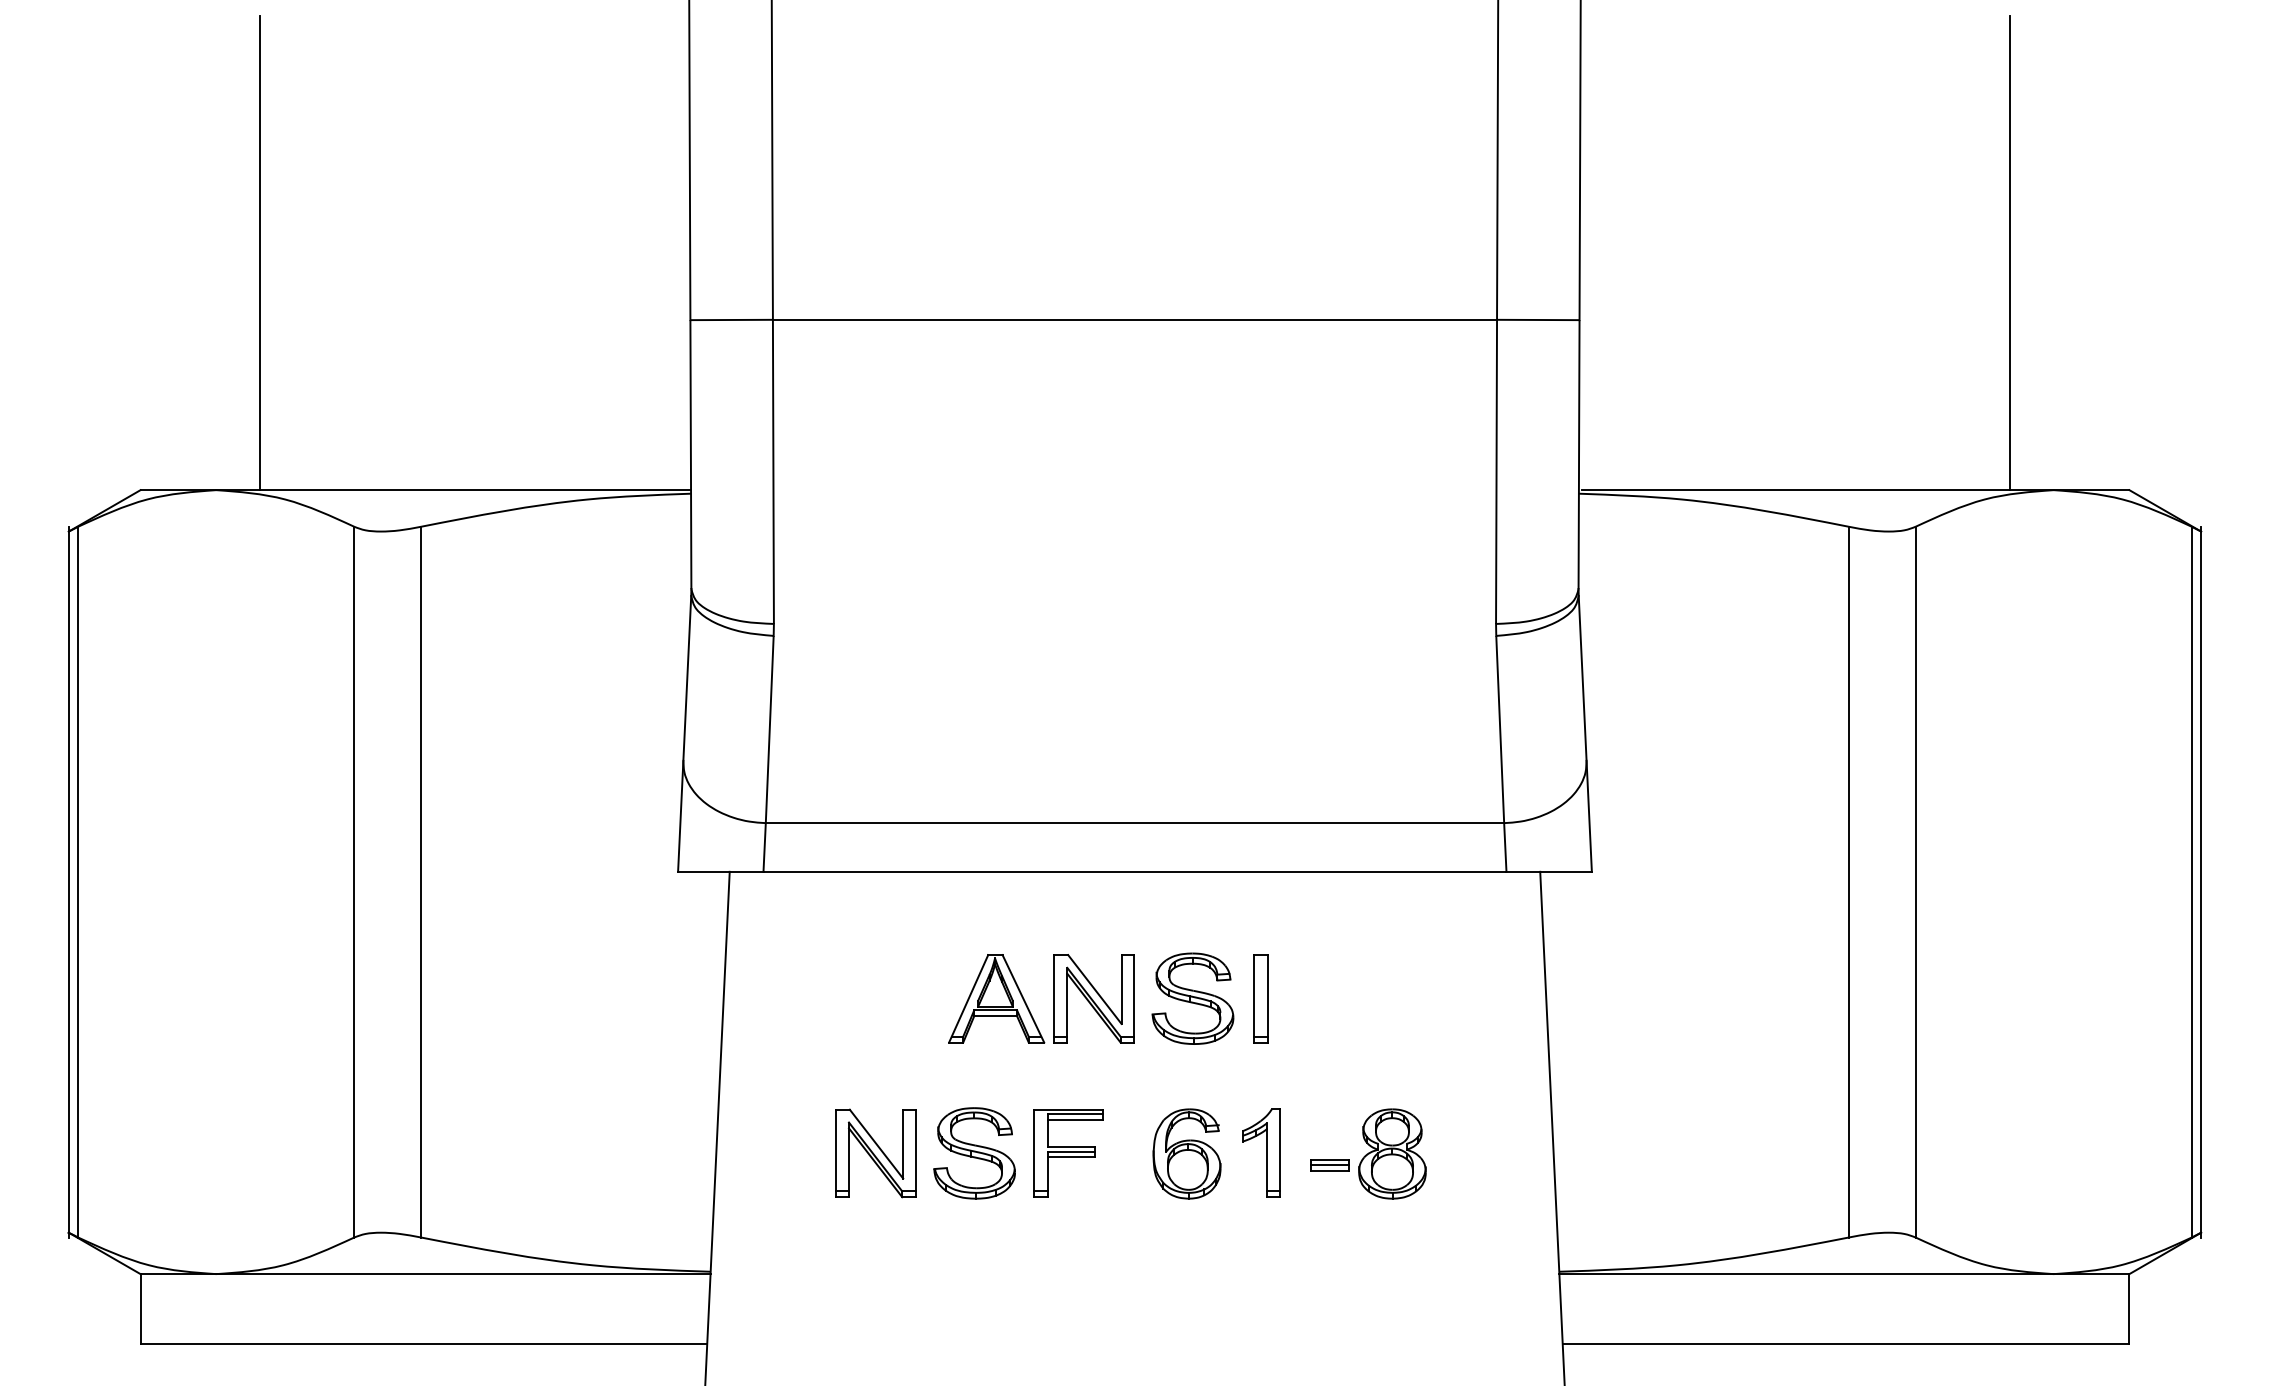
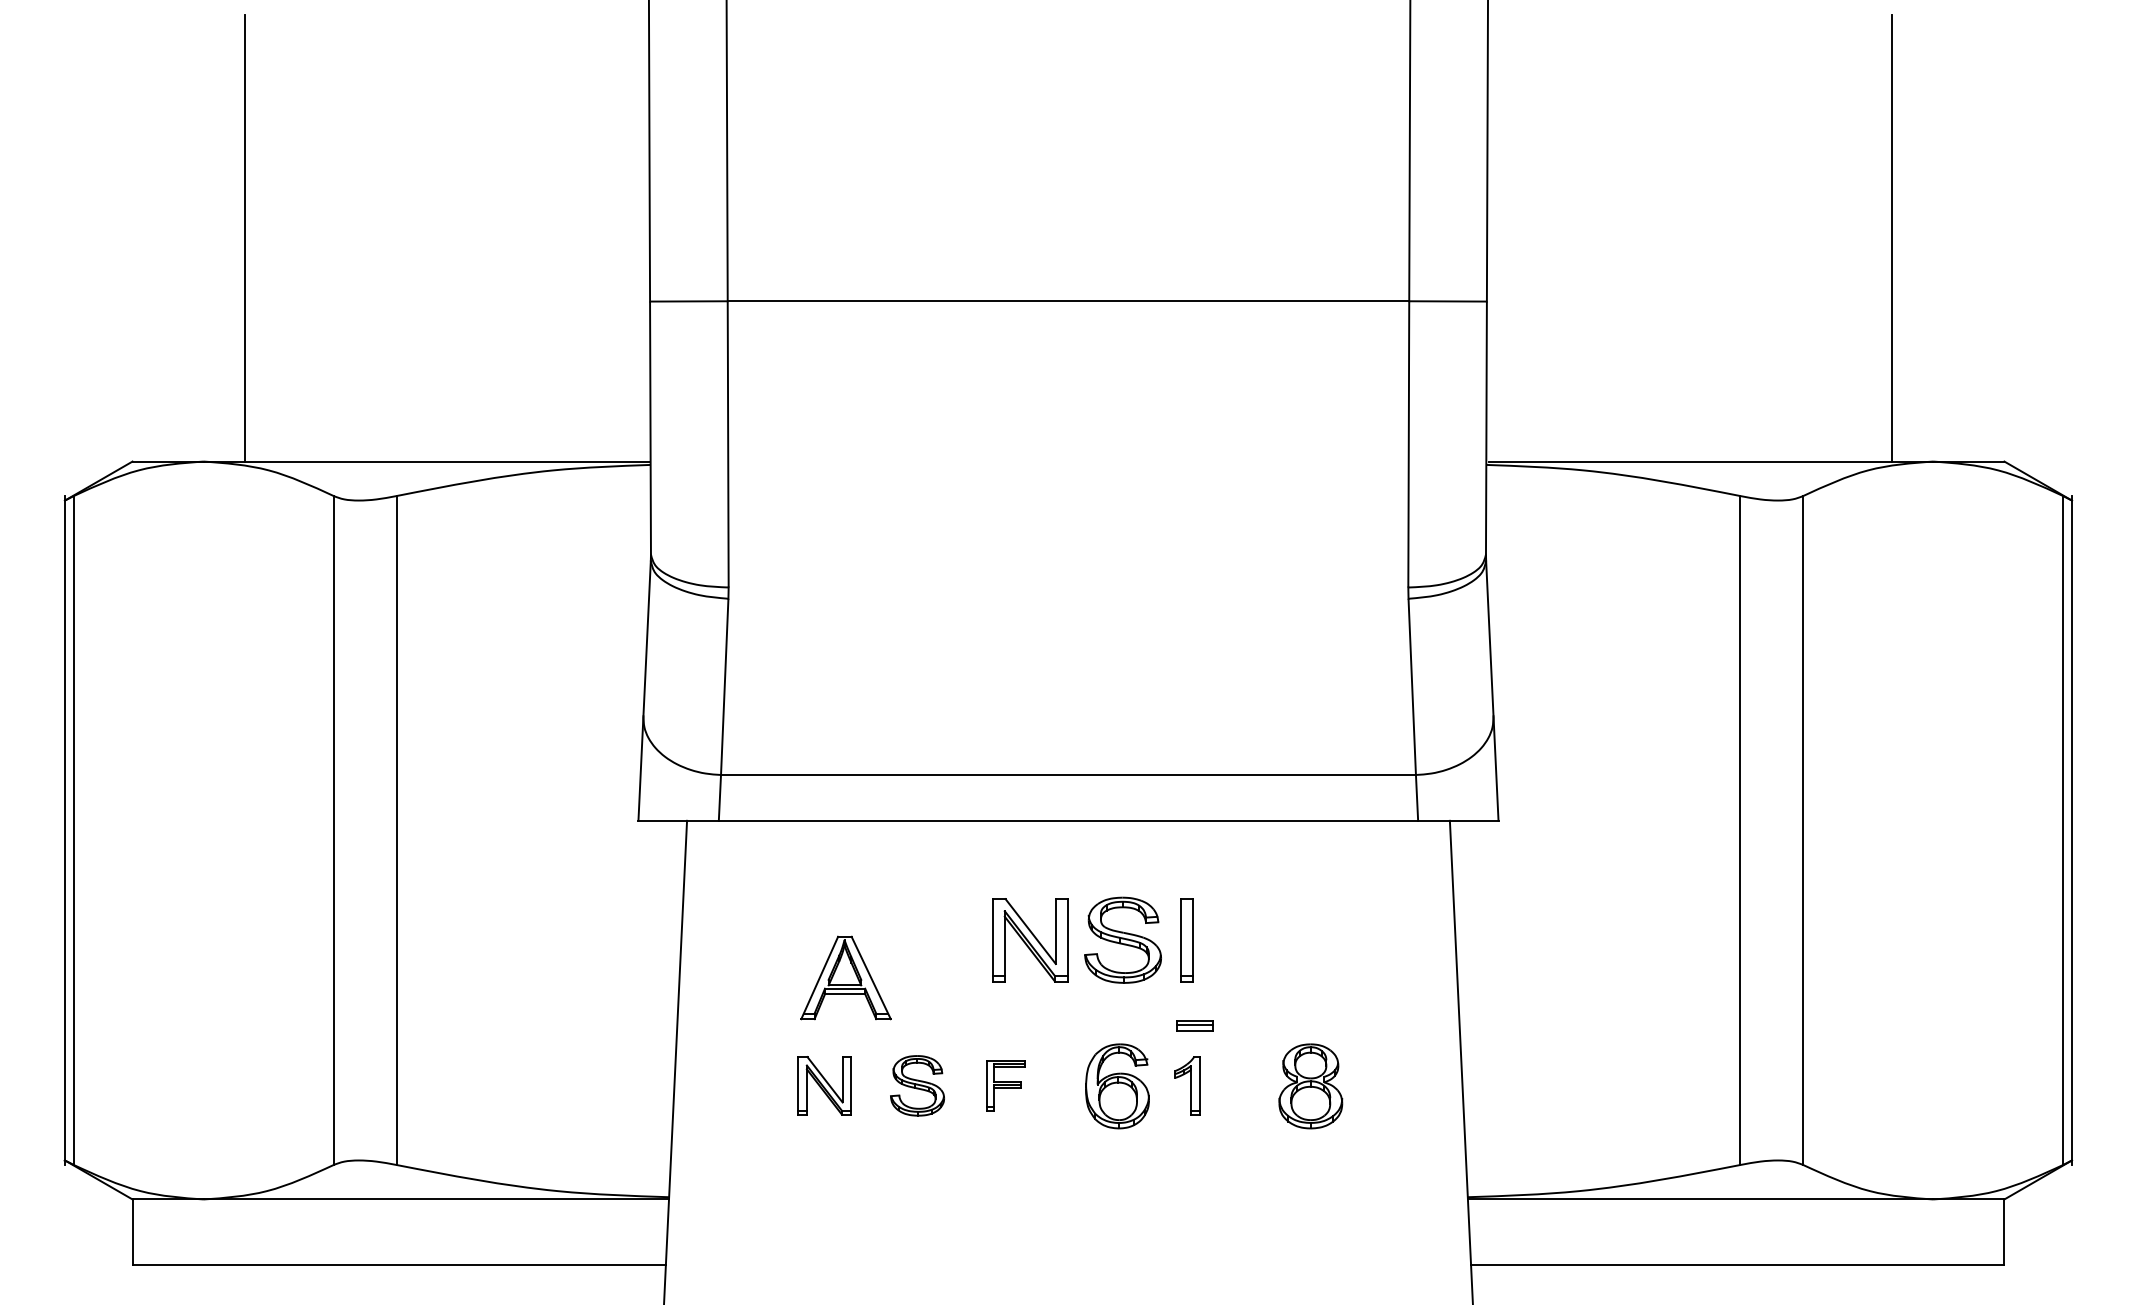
part: (996, 998) -> (845, 977), moved
part: (1261, 1152) -> (1187, 1084), size x0.7
part: (875, 1153) -> (824, 1085), size x0.7
part: (974, 1153) -> (917, 1085), size x0.7
part: (1068, 1153) -> (1005, 1085), size x0.6
part: (1329, 1165) -> (1195, 1025), moved

